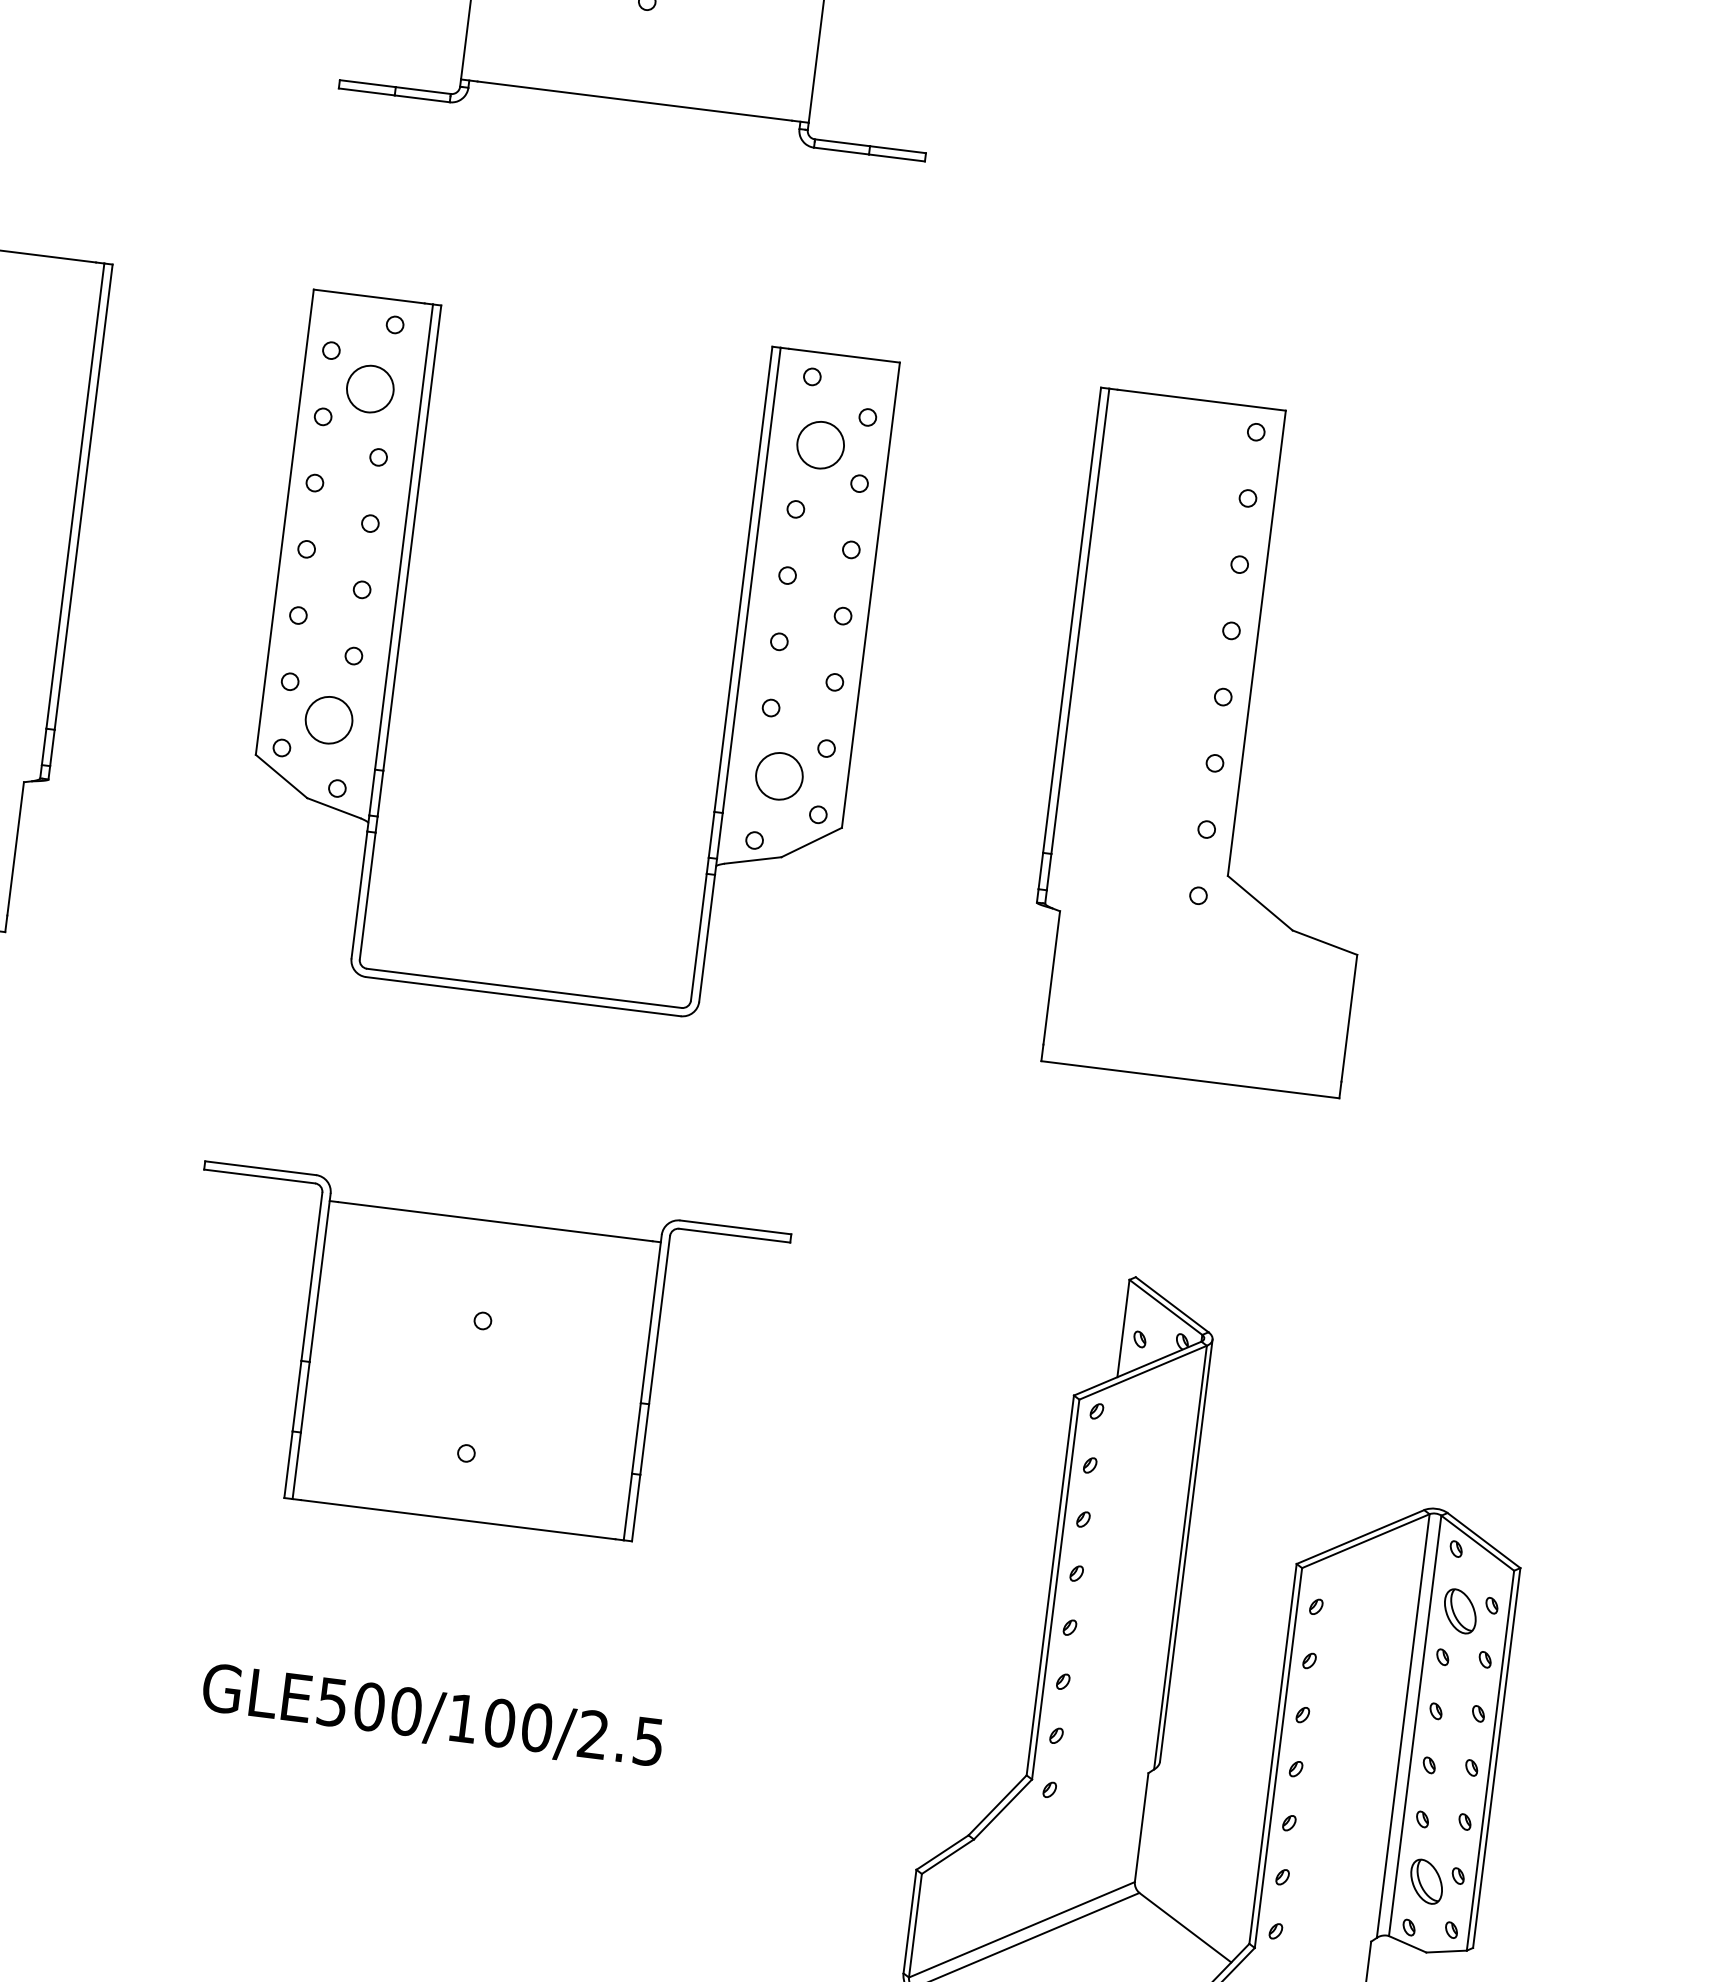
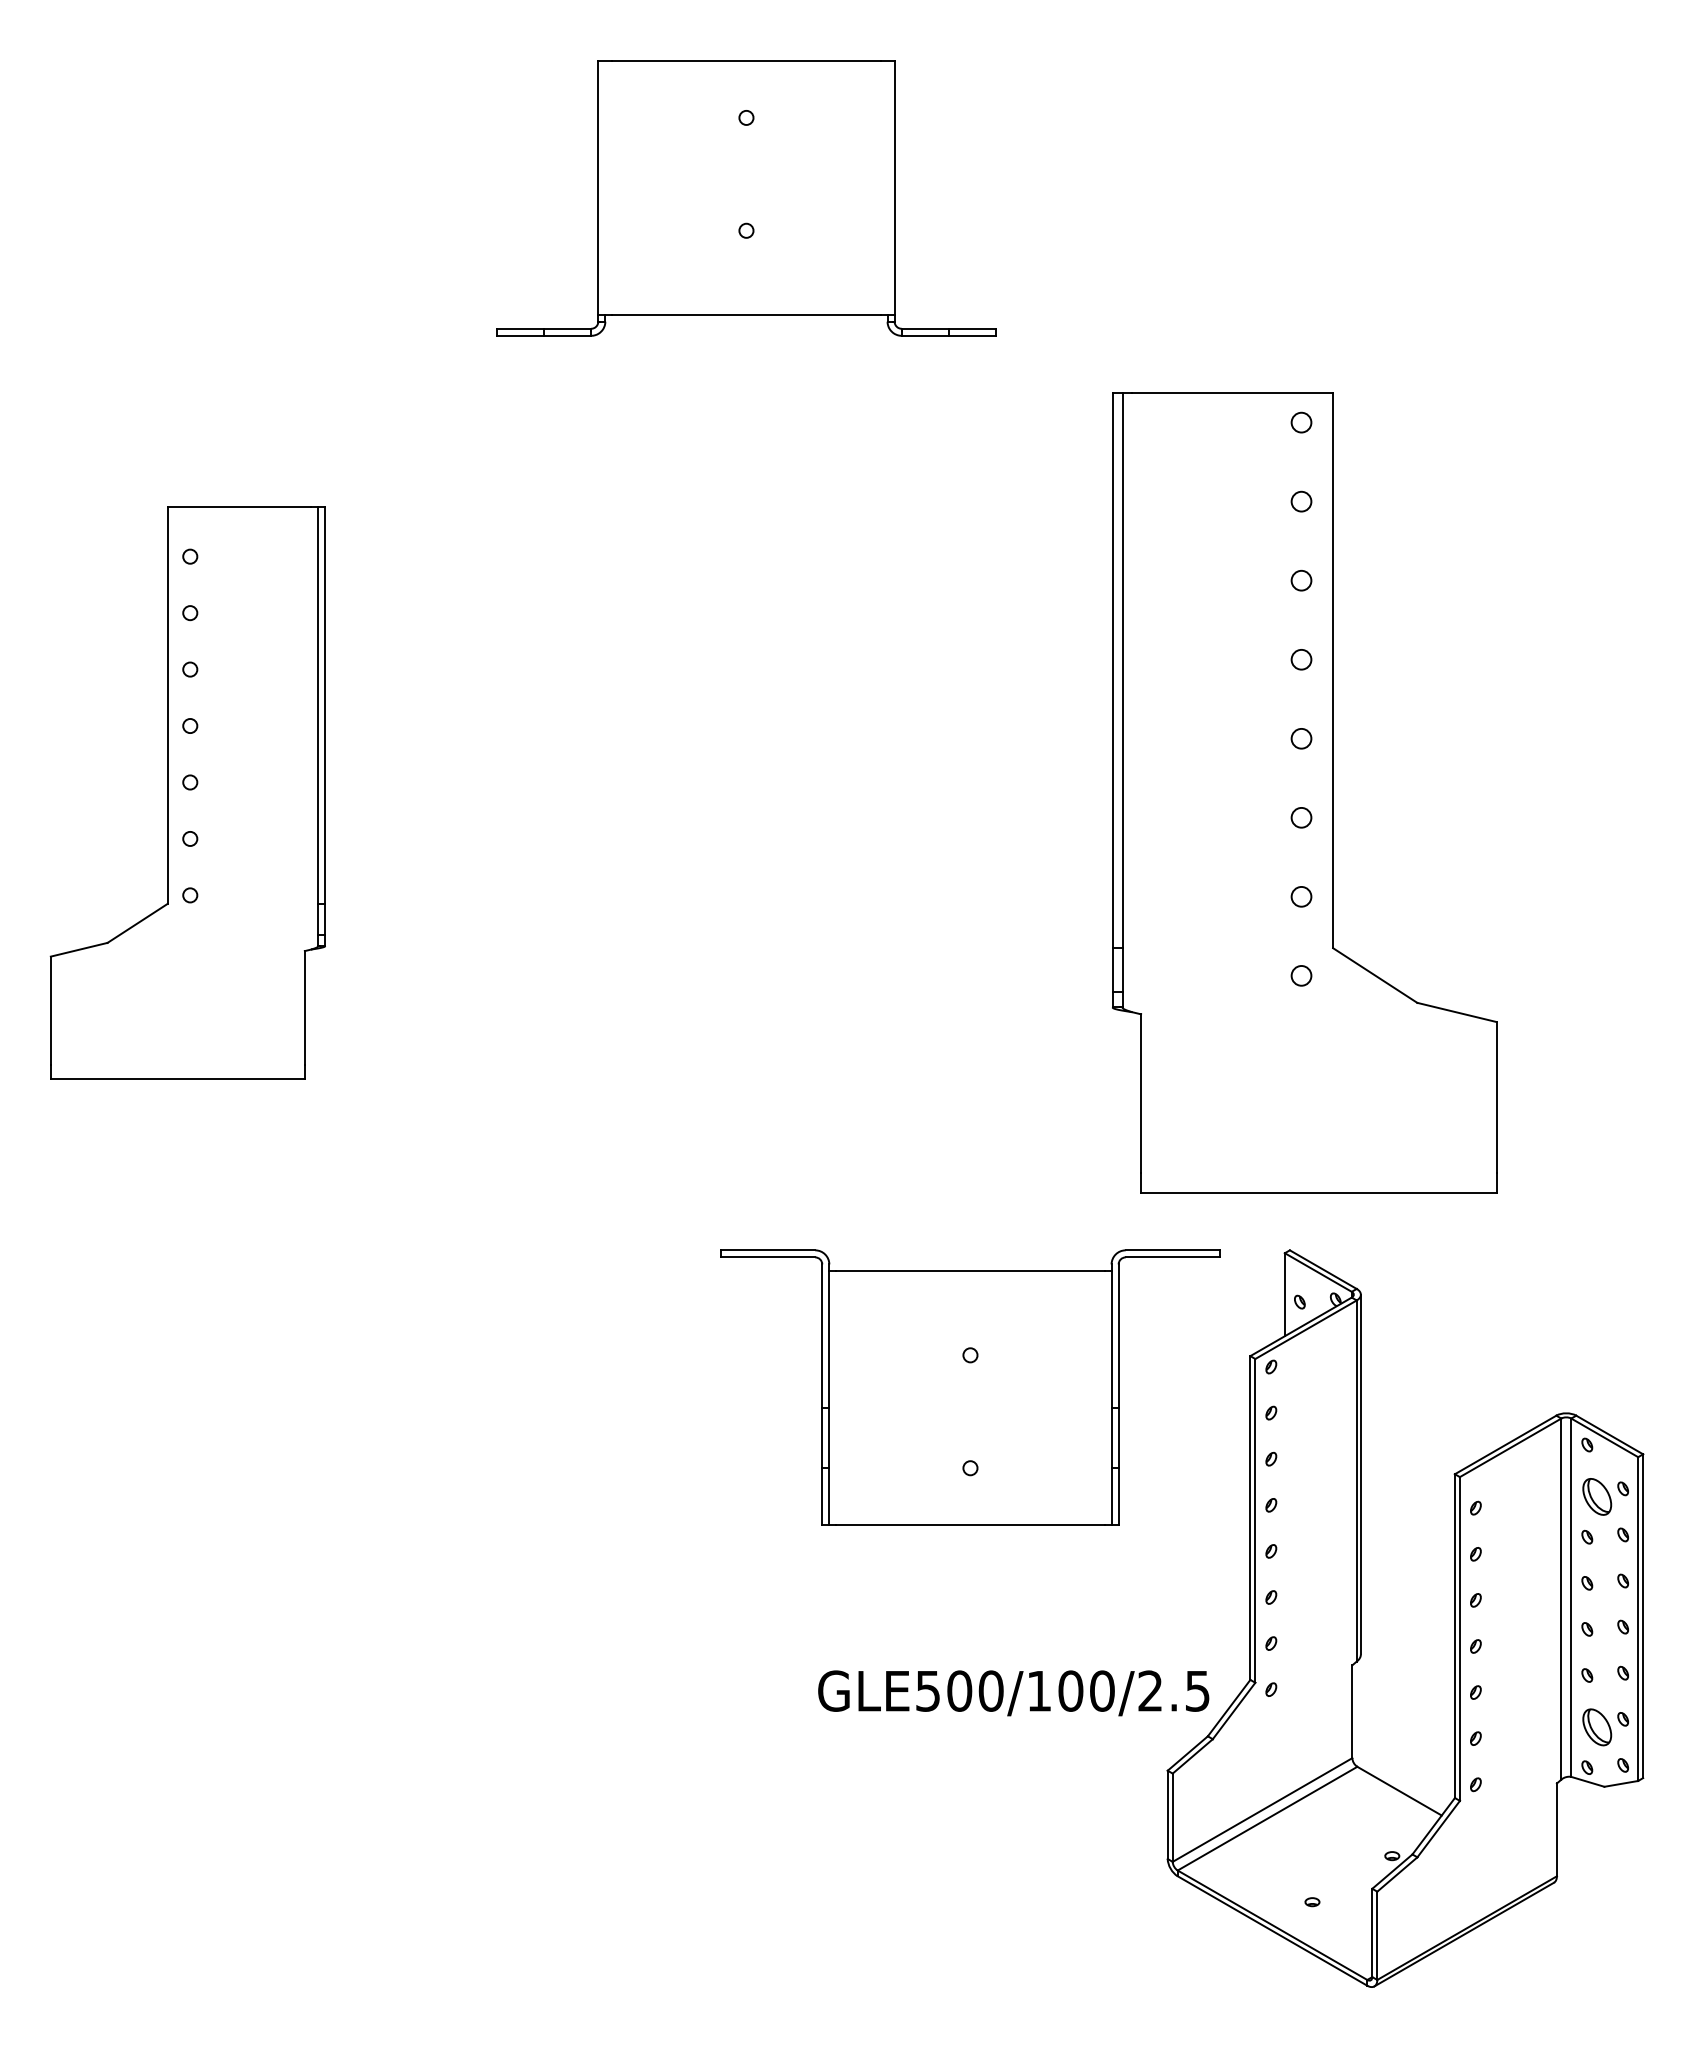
part: (399, 640) -> (605, 792), removed
part: (1220, 742) -> (1305, 792), size x1.4
part: (478, 1358) -> (970, 1387), moved
text: (432, 1717) -> (1013, 1693), moved

